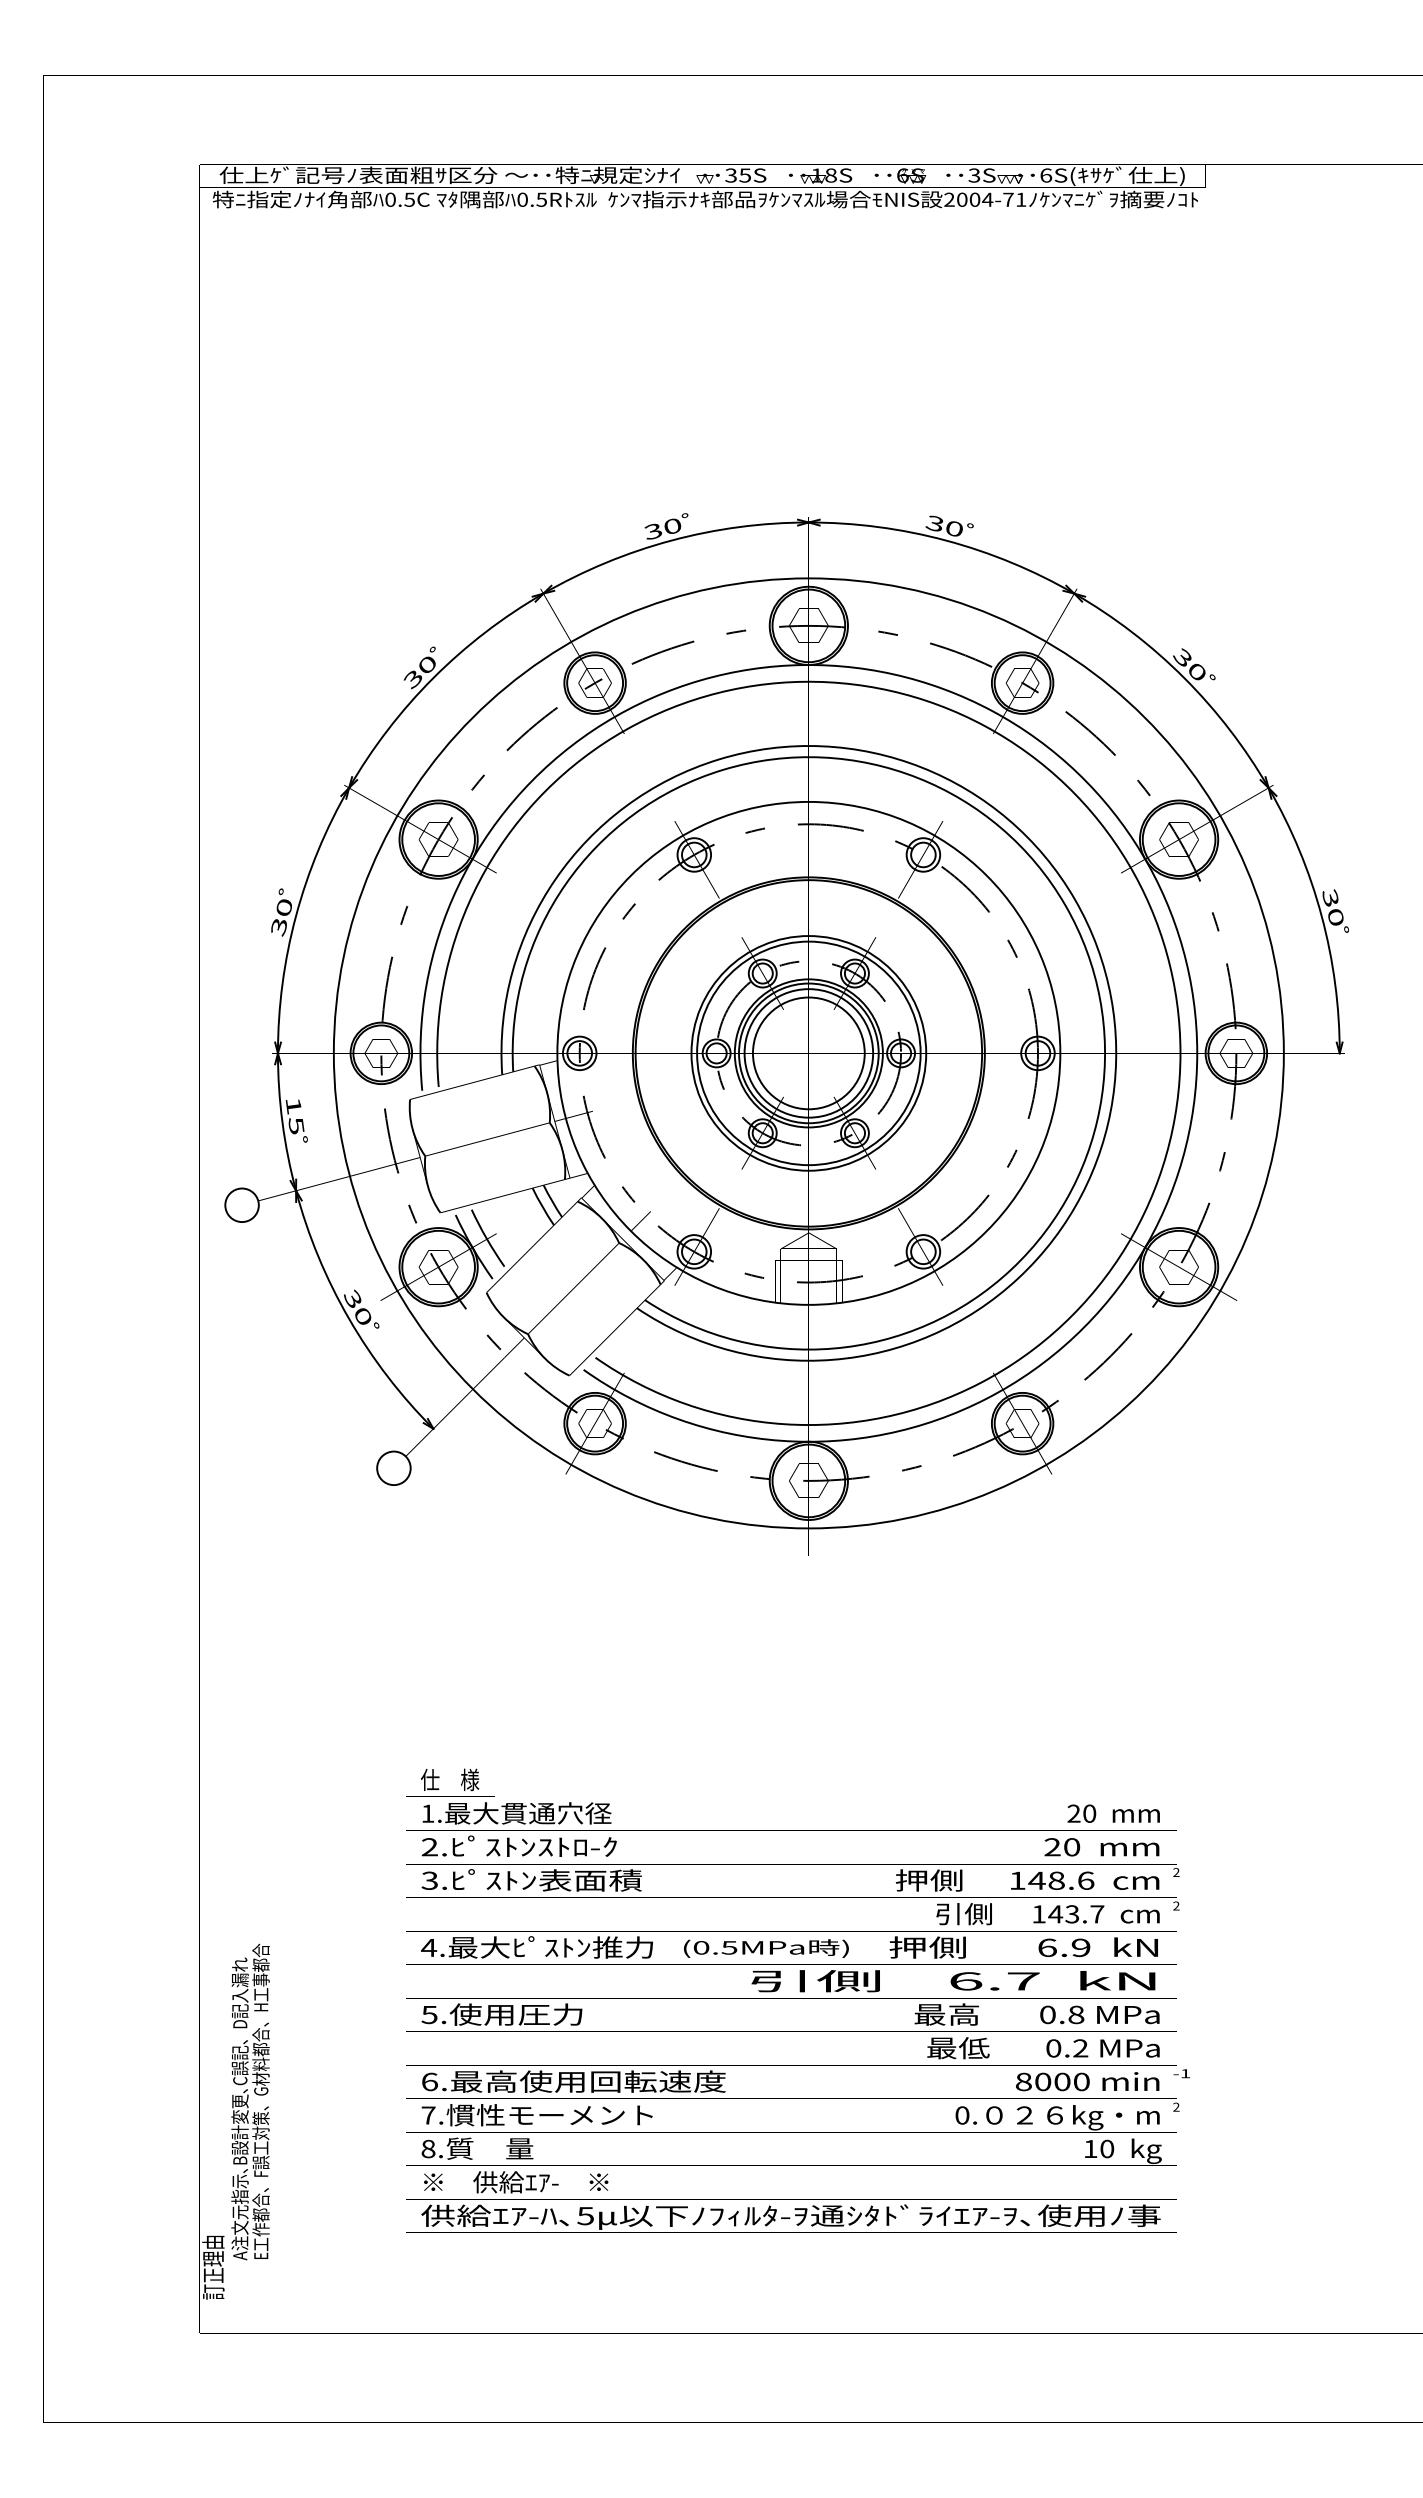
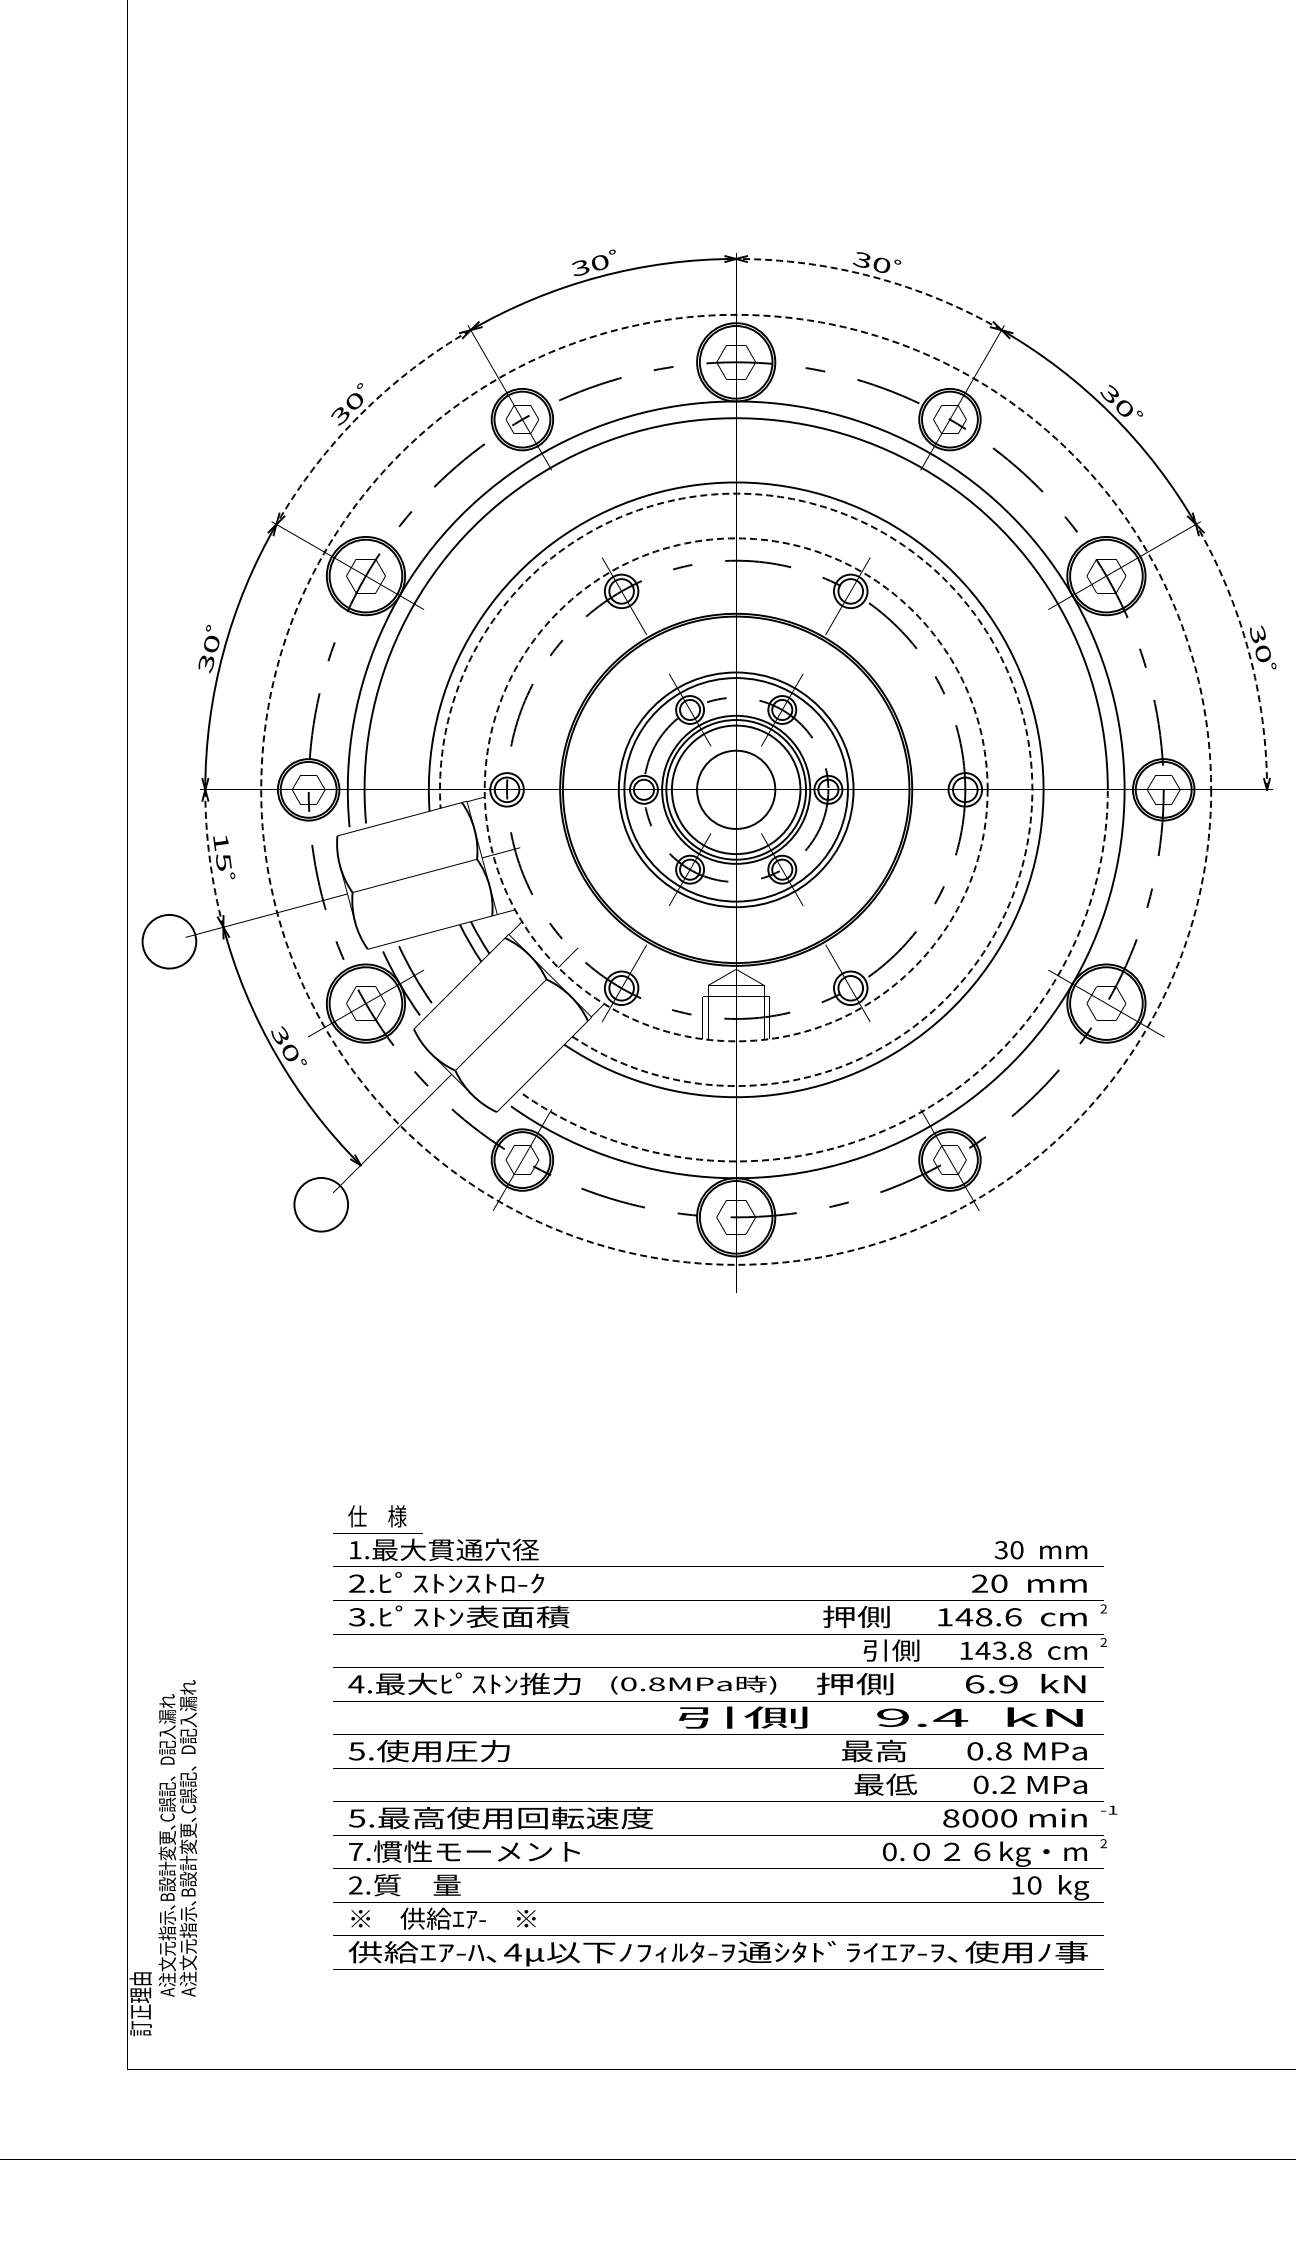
arc: (946, 540) -> (873, 276), solid -> dashed
arc: (433, 678) -> (360, 414), solid -> dashed
arc: (1065, 905) -> (992, 641), solid -> dashed
arc: (1321, 916) -> (1248, 652), solid -> dashed
circle: (808, 1052) -> (735, 788), solid -> dashed
circle: (808, 1053) -> (735, 789), size x0.7
circle: (808, 1053) -> (735, 789), solid -> dashed
arc: (282, 1122) -> (209, 858), solid -> dashed
circle: (241, 1205) -> (168, 941), size x1.6
arc: (980, 1383) -> (907, 1119), solid -> dashed
circle: (393, 1468) -> (320, 1204), size x1.6
text: (1073, 1813) -> (1000, 1549), 20 -> 30
text: (1097, 1914) -> (1024, 1650), 143.7 -> 143.8
text: (729, 1947) -> (656, 1683), (0.5MPa -> (0.8MPa
text: (995, 1981) -> (922, 1717), 6.7 -> 9.4
text: (429, 2081) -> (356, 1817), 6. -> 5.
text: (260, 2101) -> (187, 1837), E工作都合、F誤工対策、G材料都合、H工事都合 -> A注文元指示､B設計変更､C誤記、D記入漏れ
text: (428, 2148) -> (355, 1884), 8. -> 2.
text: (585, 2216) -> (512, 1952), 5 -> 4

